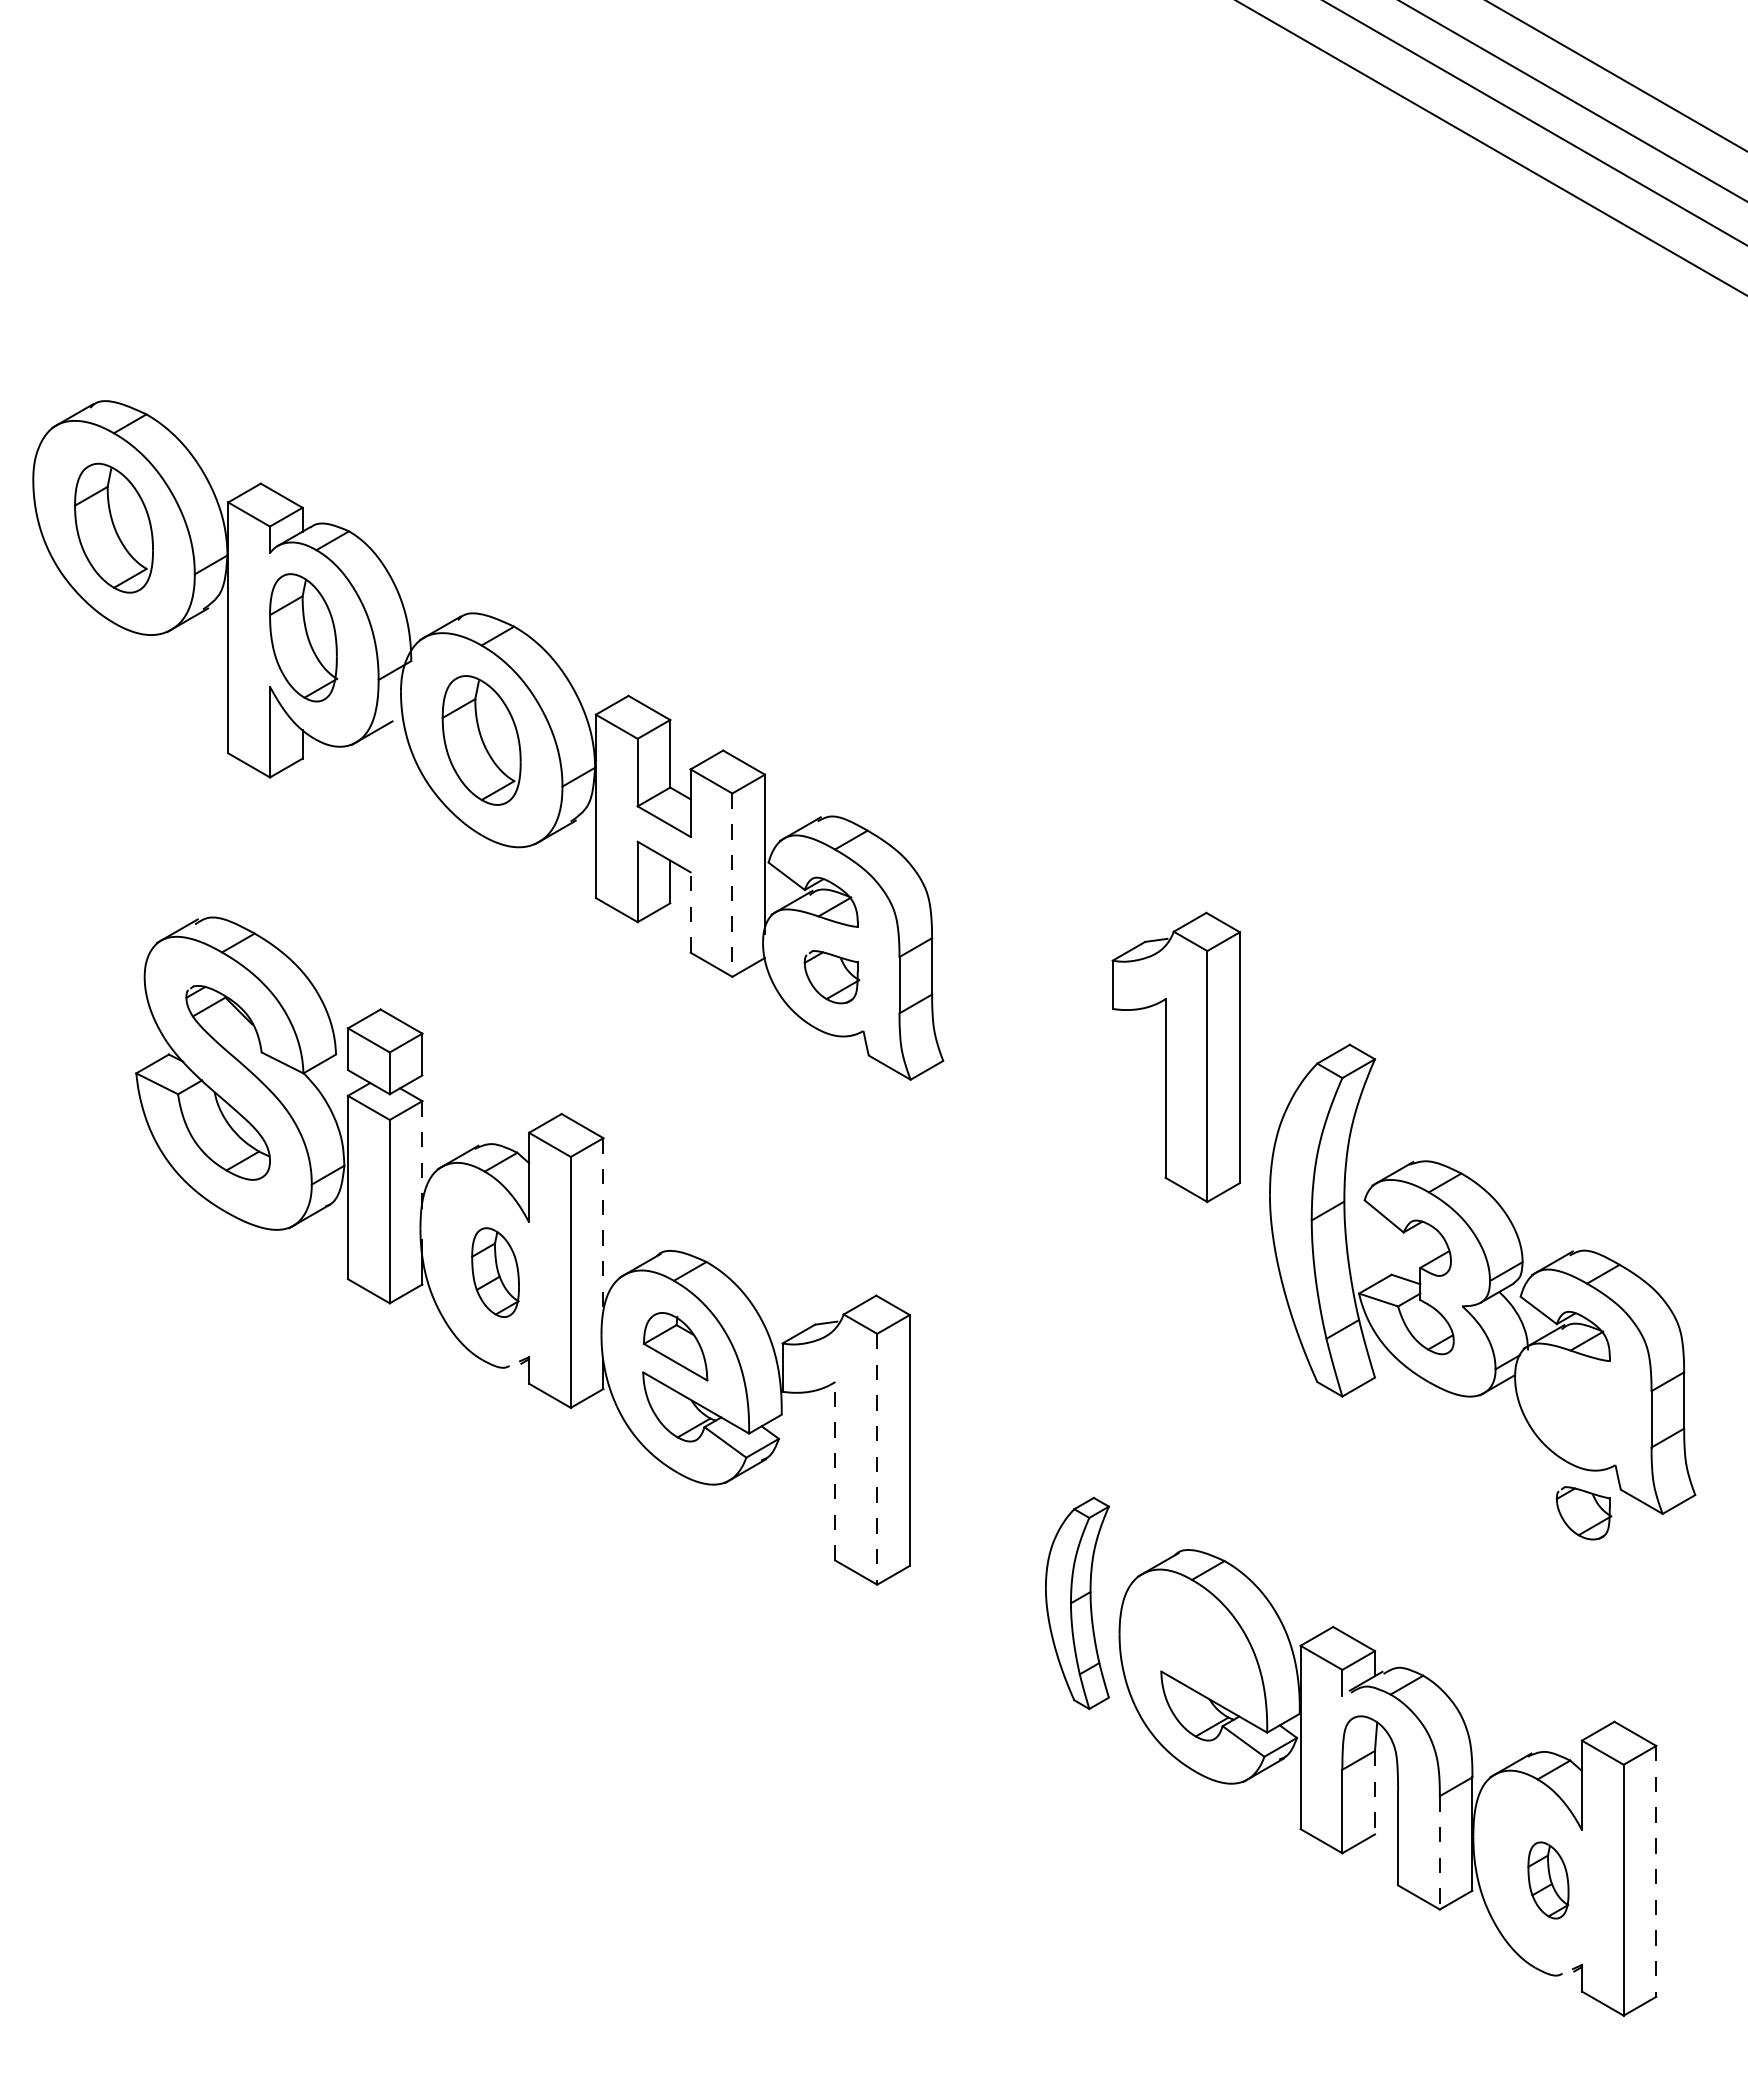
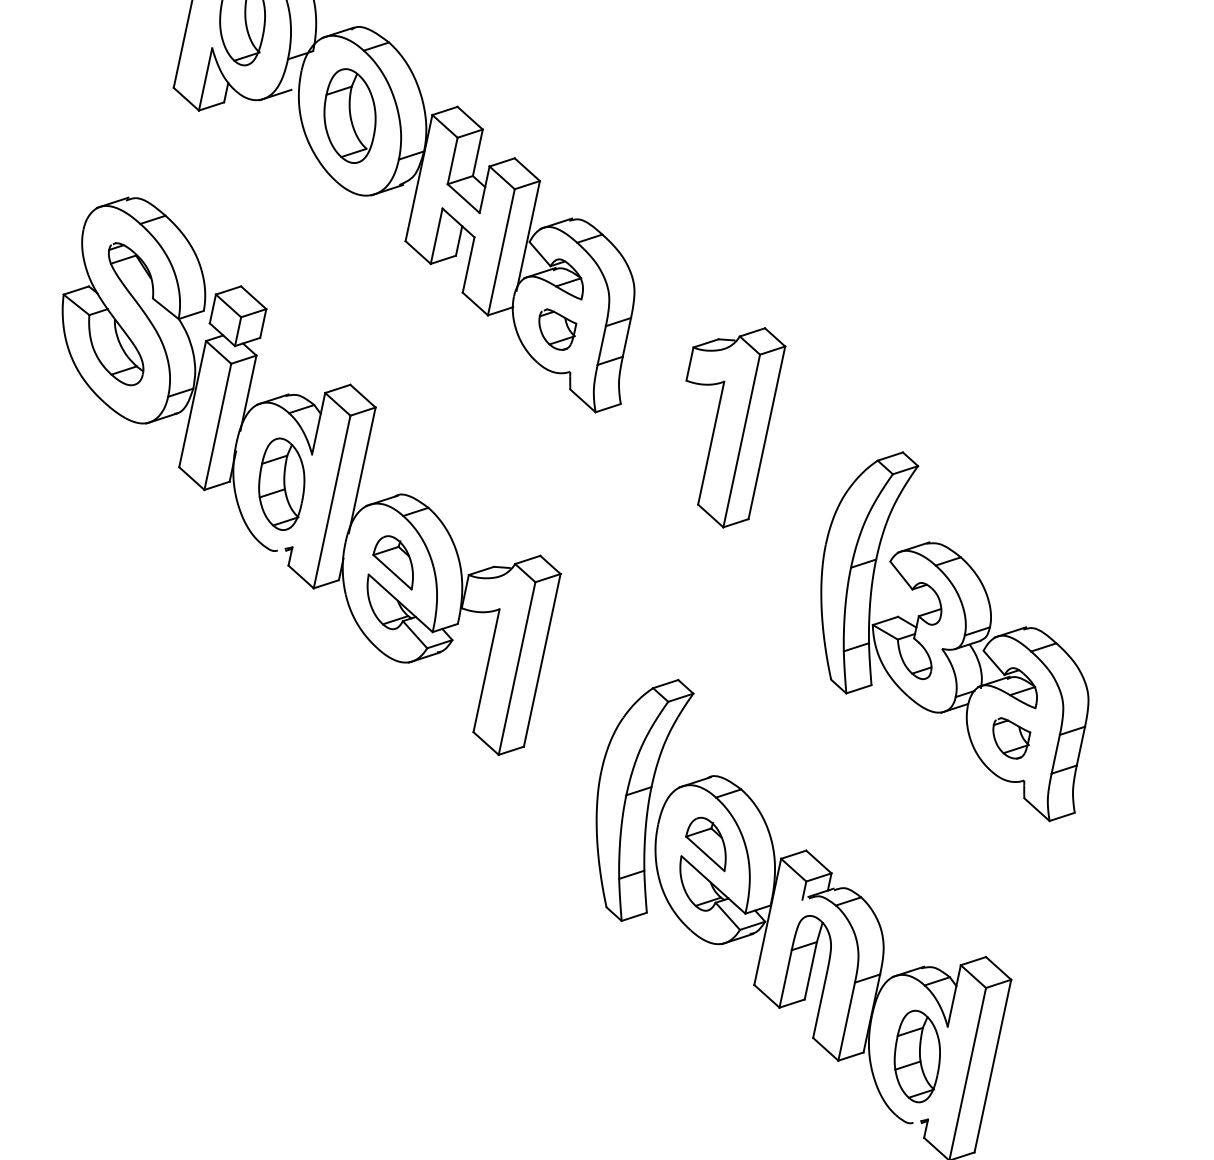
line: (732, 885) -> (501, 252), dashed -> solid
line: (690, 912) -> (468, 264), dashed -> solid
part: (1175, 1057) -> (722, 423), moved
line: (422, 1155) -> (248, 393), dashed -> solid
line: (603, 1229) -> (362, 470), dashed -> solid
part: (495, 1272) -> (281, 484), size x1.43
line: (877, 1459) -> (517, 668), dashed -> solid
line: (835, 1470) -> (486, 670), dashed -> solid
part: (1583, 1513) -> (1010, 738), moved
part: (1077, 1603) -> (633, 797), size x1.67
part: (1193, 1645) -> (707, 842), added
line: (1374, 1792) -> (810, 970), dashed -> solid
line: (1439, 1852) -> (846, 1021), dashed -> solid
line: (1656, 1871) -> (993, 1066), dashed -> solid
part: (1548, 1880) -> (917, 1056), size x1.67

